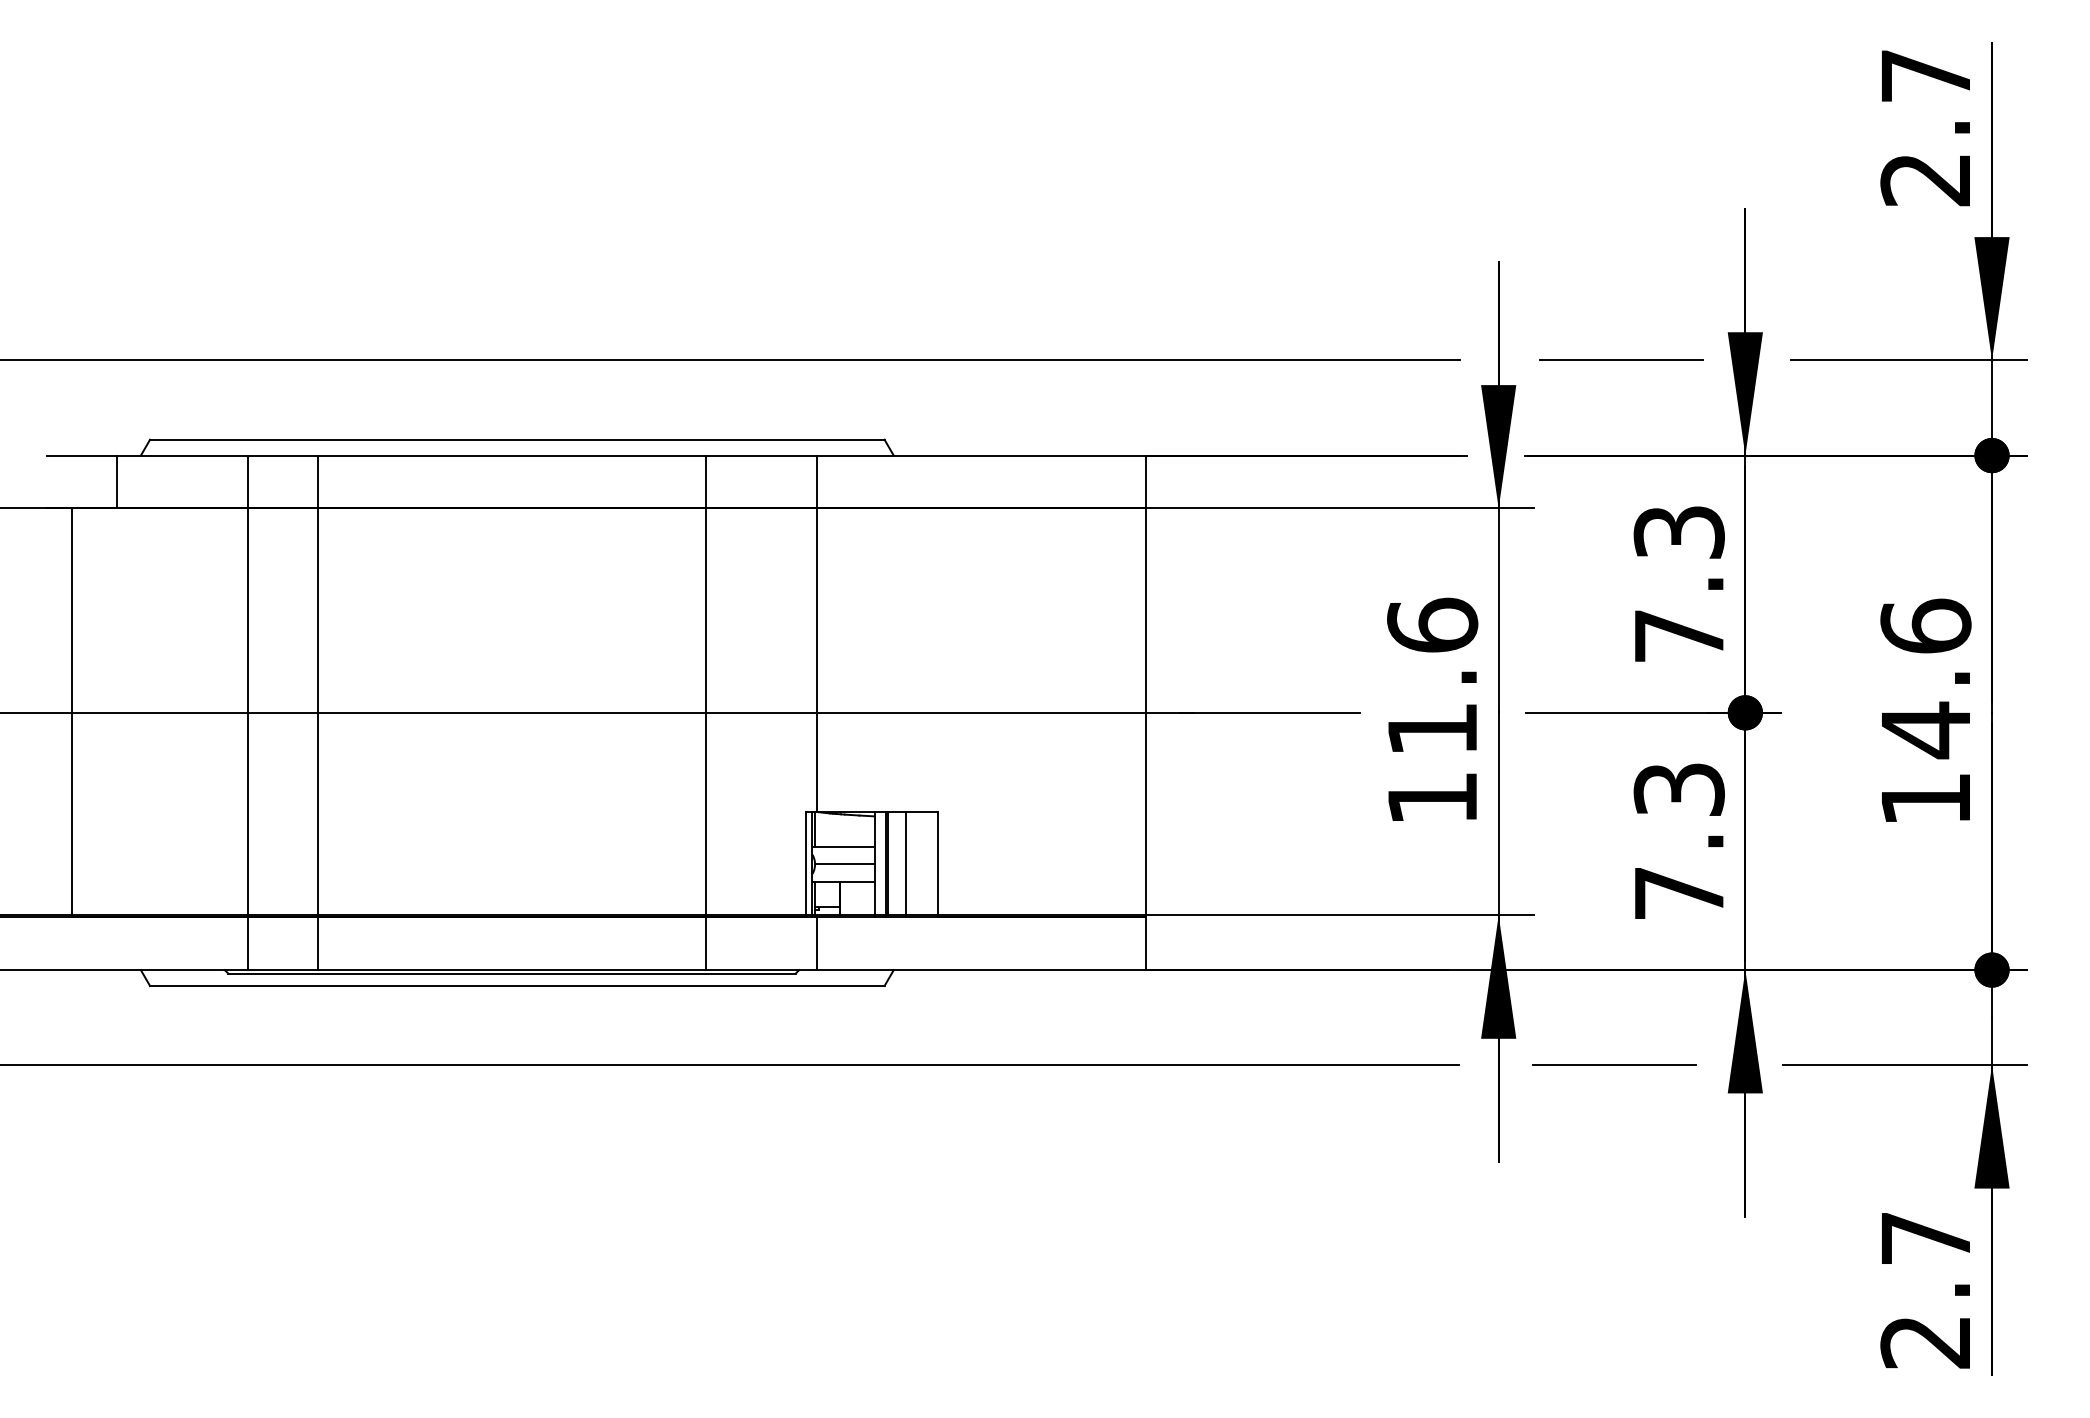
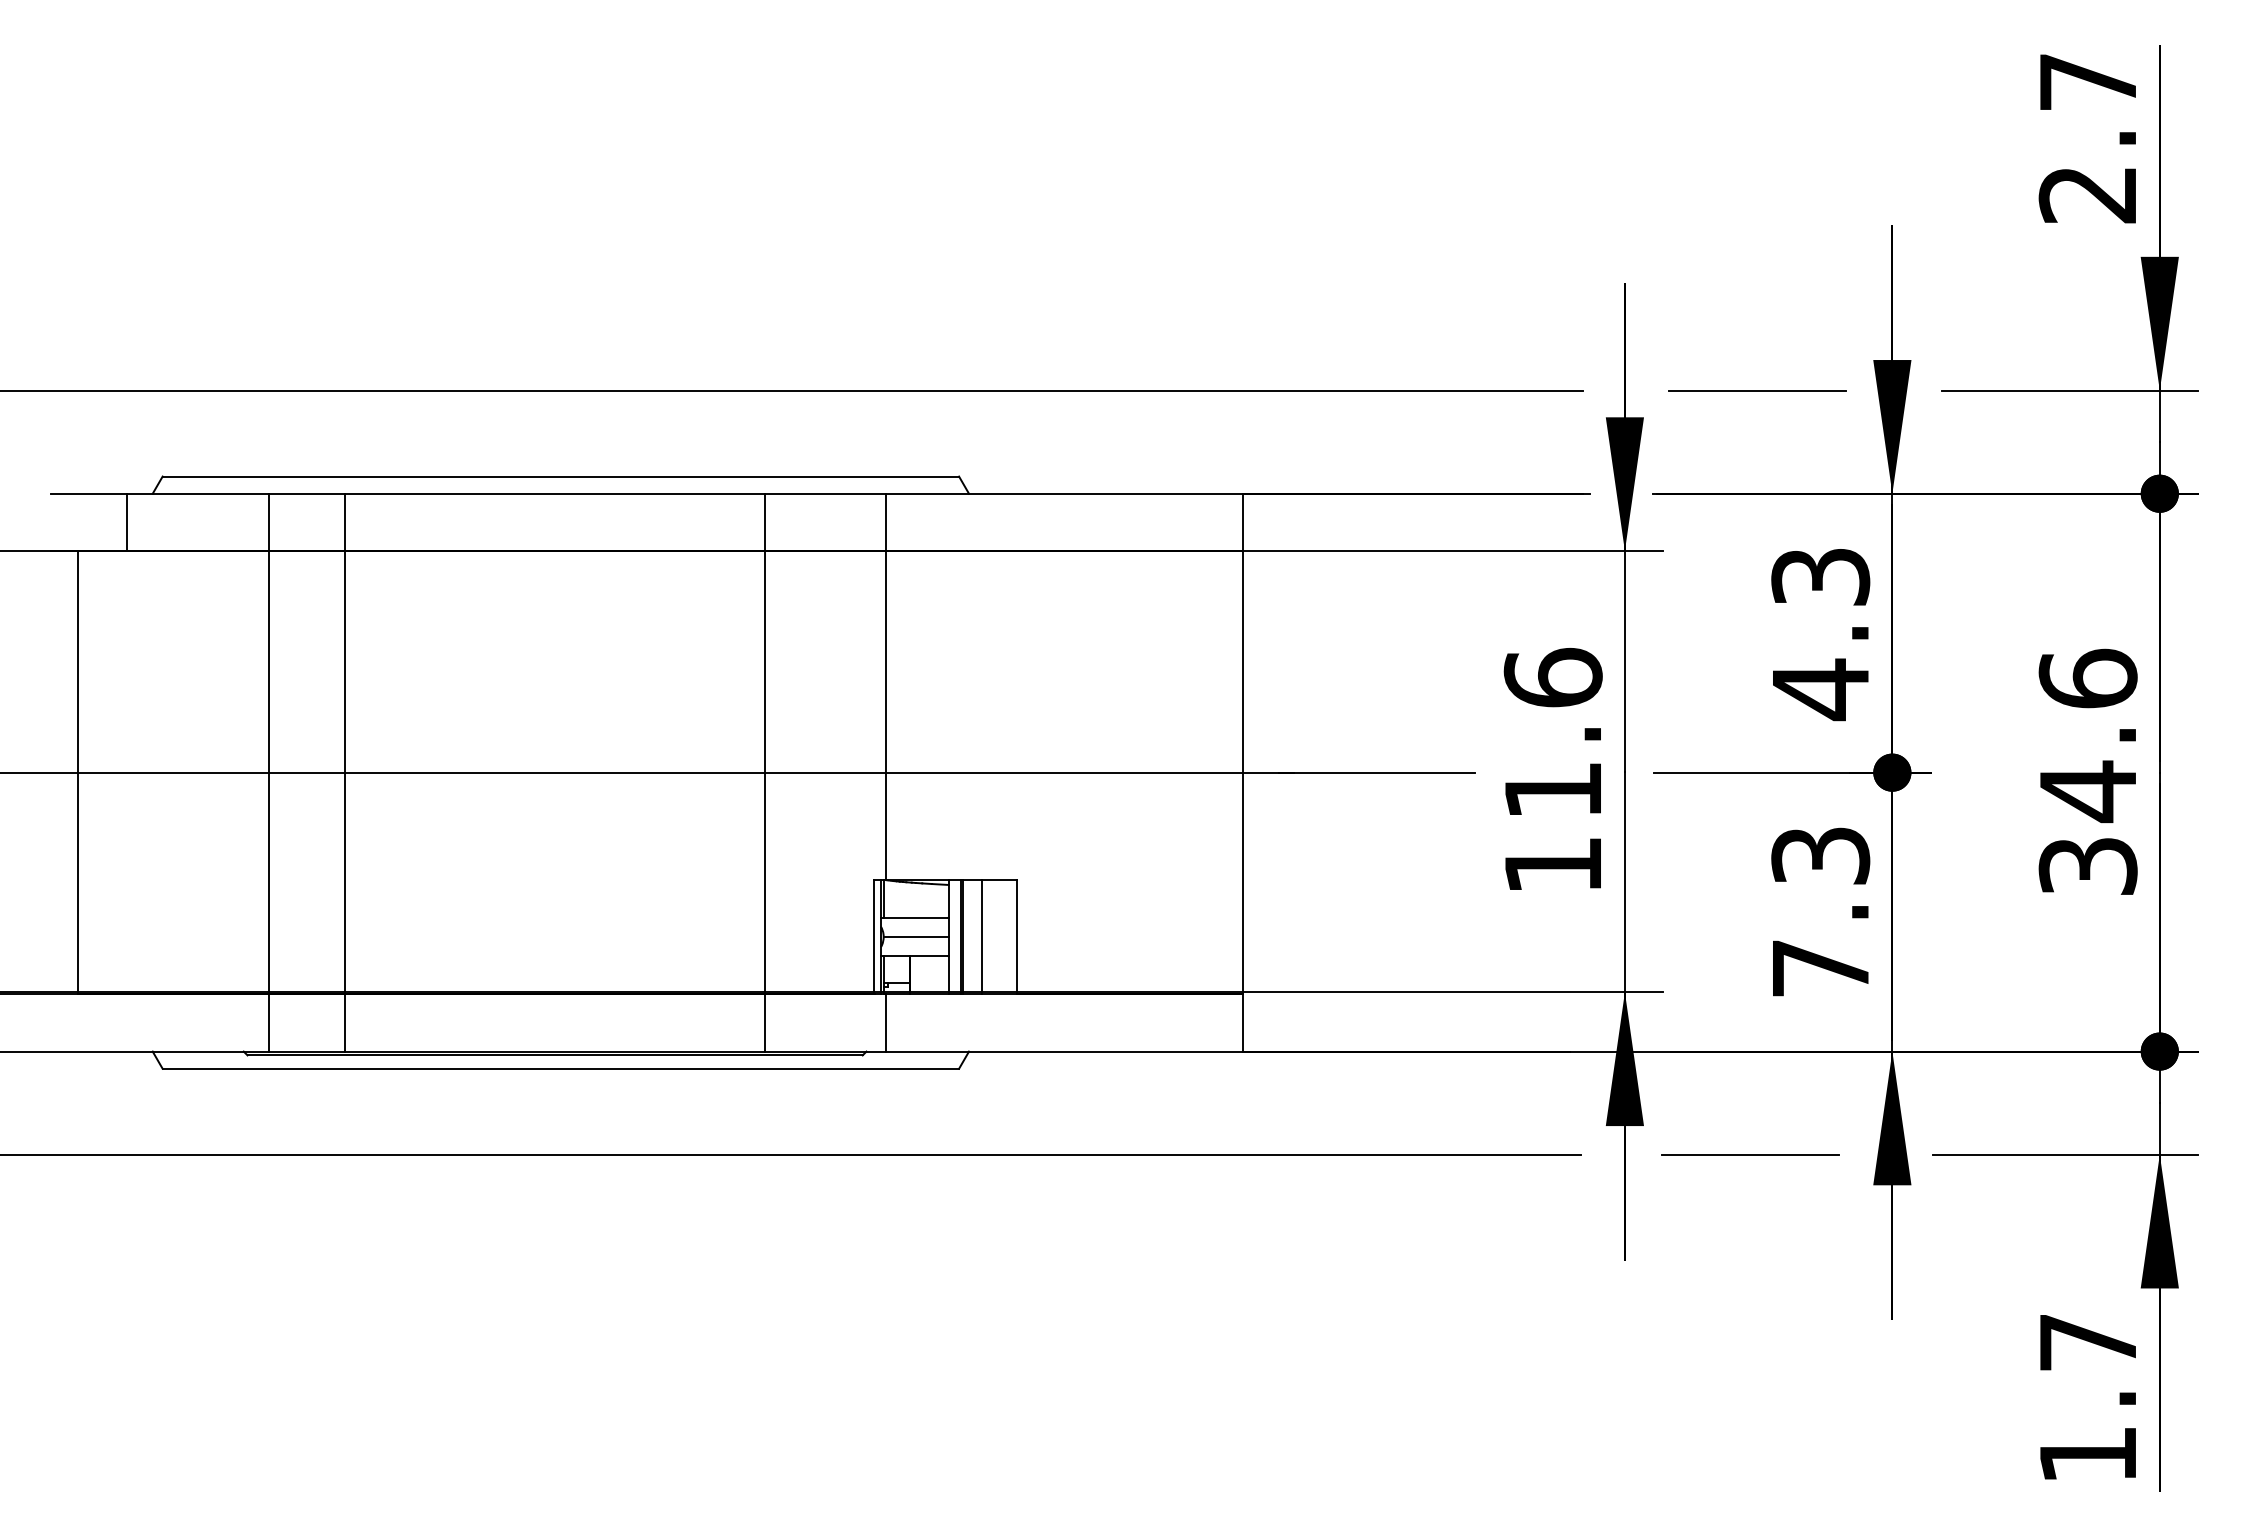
text: (1679, 636) -> (1820, 689), 7.3 -> 4.3
text: (1925, 799) -> (2087, 866), 14.6 -> 34.6
text: (1924, 1342) -> (2086, 1455), 2.7 -> 1.7

